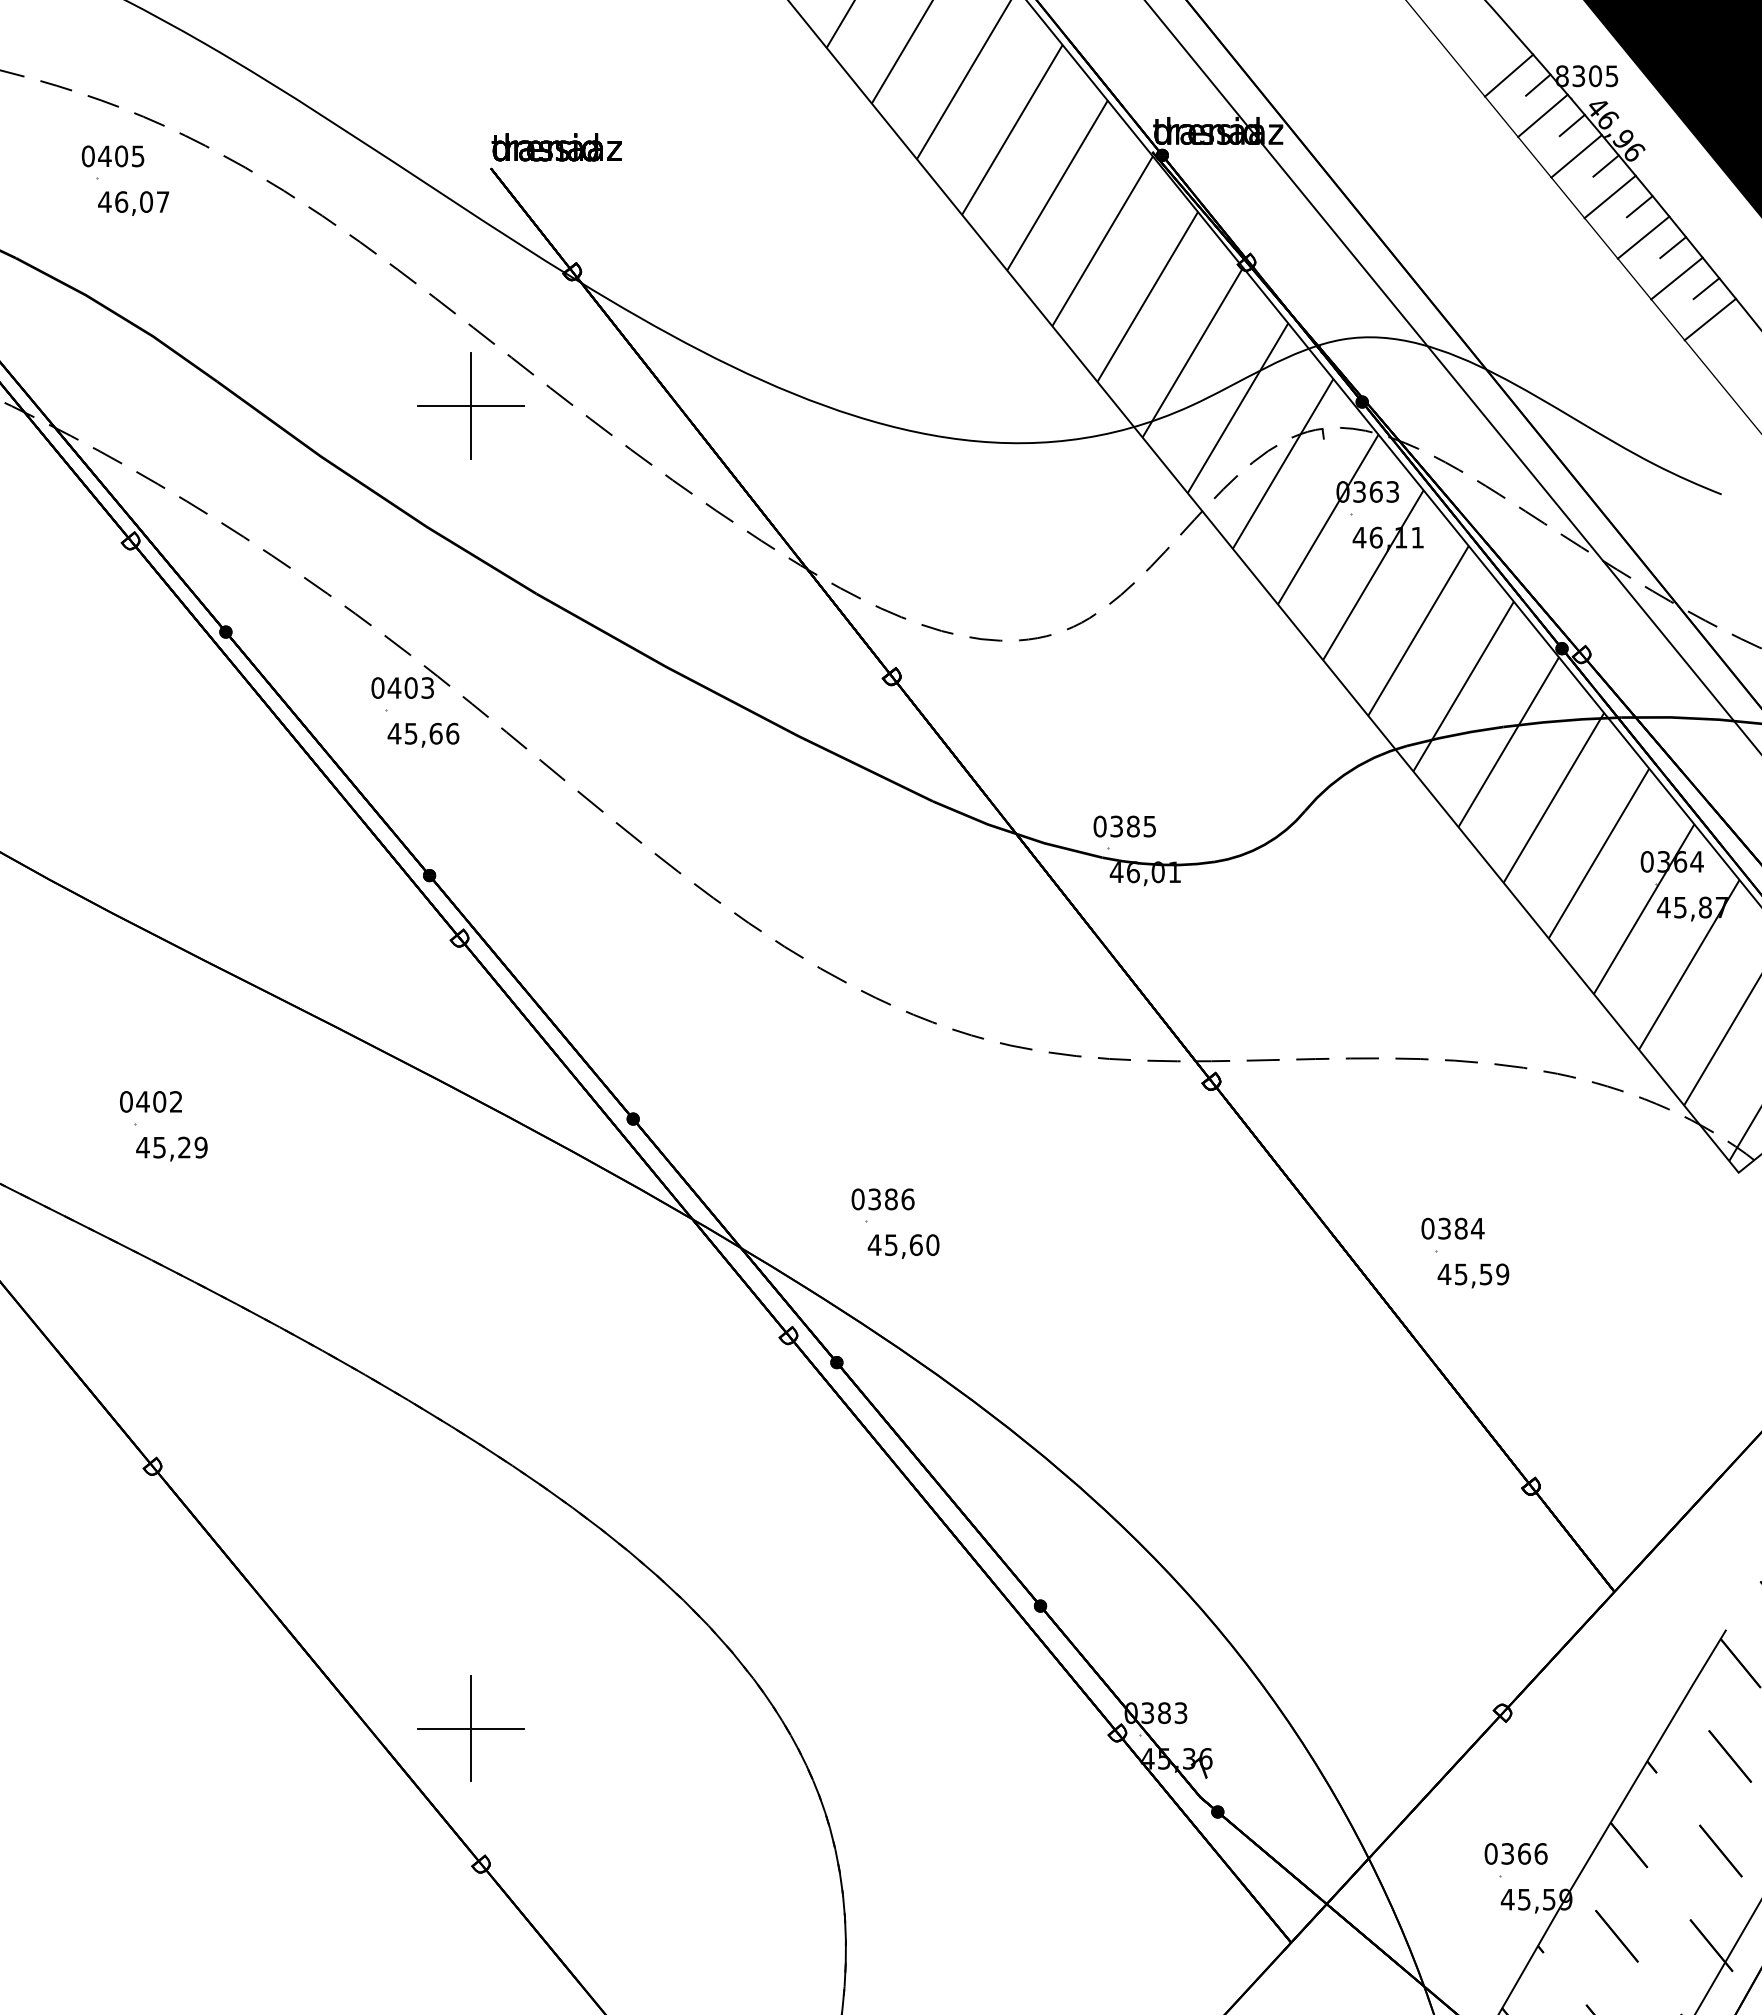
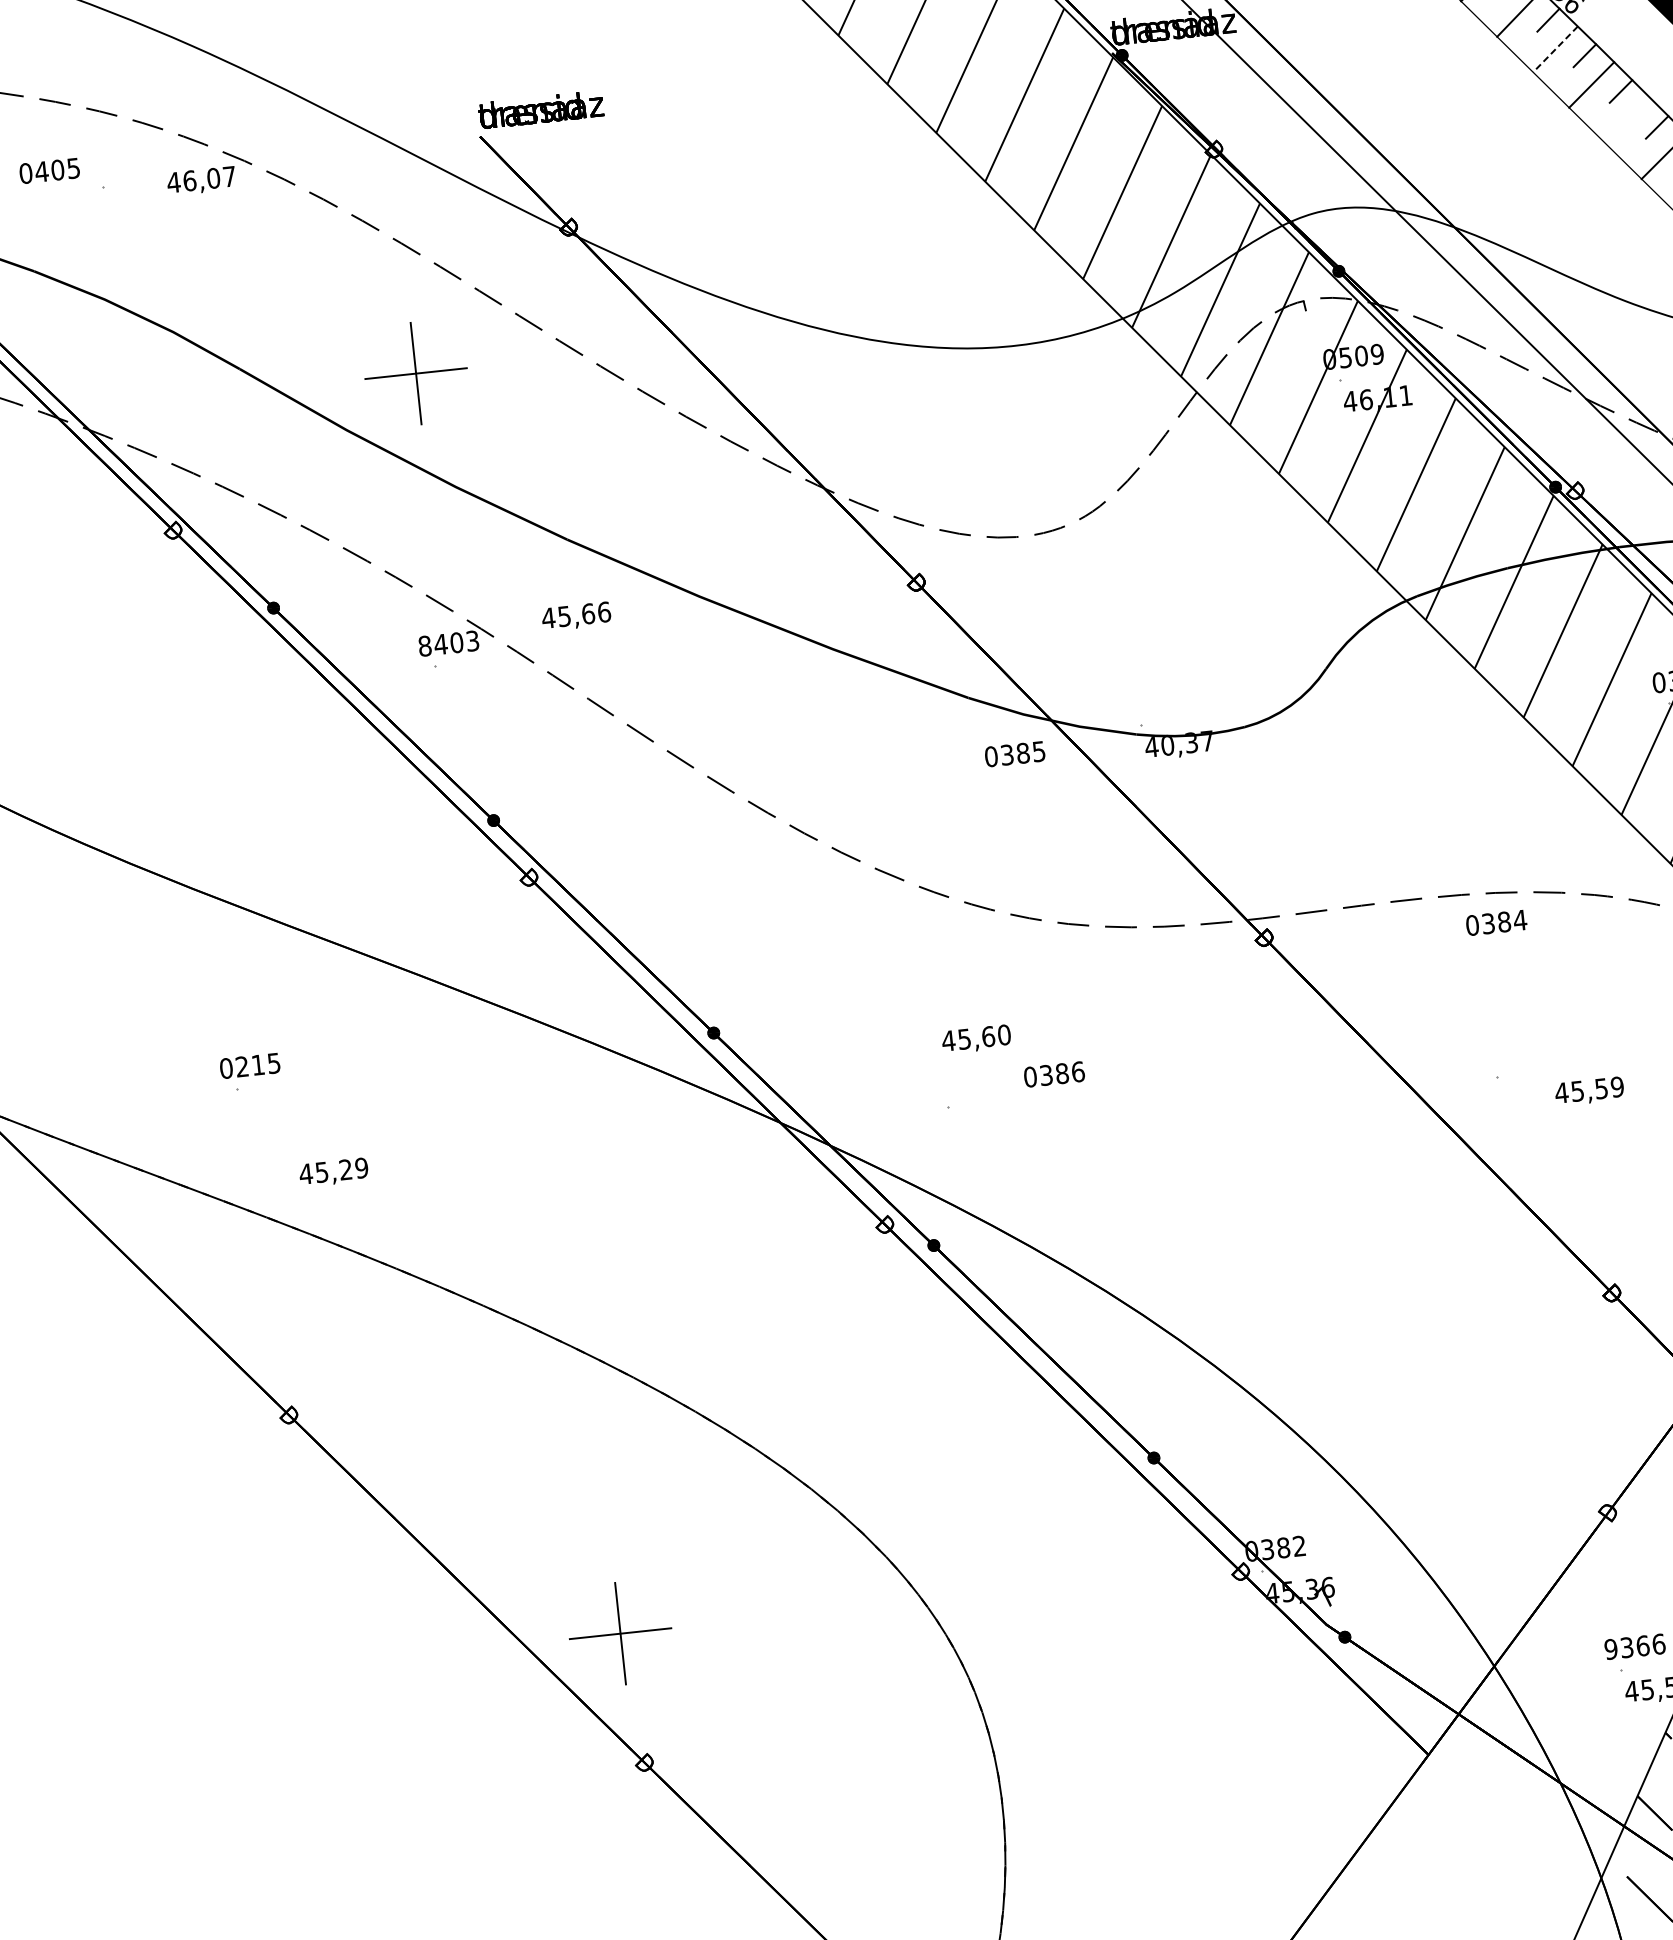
text: (112, 156) -> (49, 171), moved
line: (1609, 197) -> (1554, 49), solid -> dashed
text: (133, 203) -> (201, 181), moved
line: (1676, 278) -> (1627, 120), removed
part: (470, 405) -> (415, 373), moved
text: (1376, 491) -> (1361, 355), 363 -> 509
text: (377, 687) -> (424, 645), 0 -> 8
text: (423, 734) -> (576, 615), moved
text: (1124, 826) -> (1014, 754), moved
text: (1153, 872) -> (1187, 743), 46,01 -> 40,37
text: (159, 1101) -> (258, 1064), 402 -> 215
text: (171, 1148) -> (333, 1172), moved
text: (882, 1199) -> (1053, 1074), moved
text: (1452, 1228) -> (1496, 922), moved
text: (903, 1246) -> (976, 1039), moved
text: (1473, 1275) -> (1589, 1091), moved
text: (1180, 1713) -> (1299, 1546), 383 -> 382
text: (1490, 1853) -> (1610, 1649), 0 -> 9

